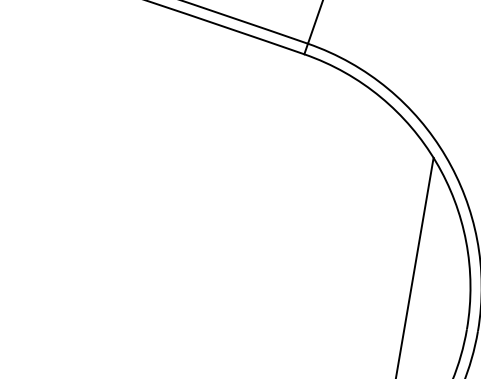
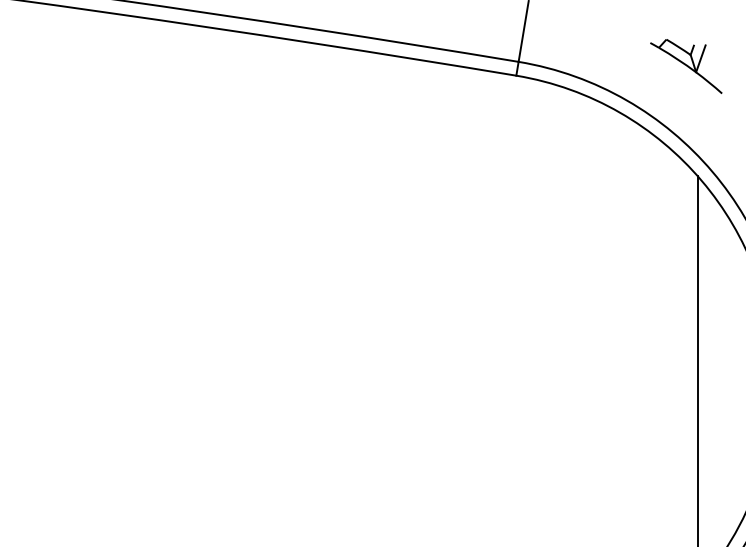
part: (439, 69) -> (686, 66), added

